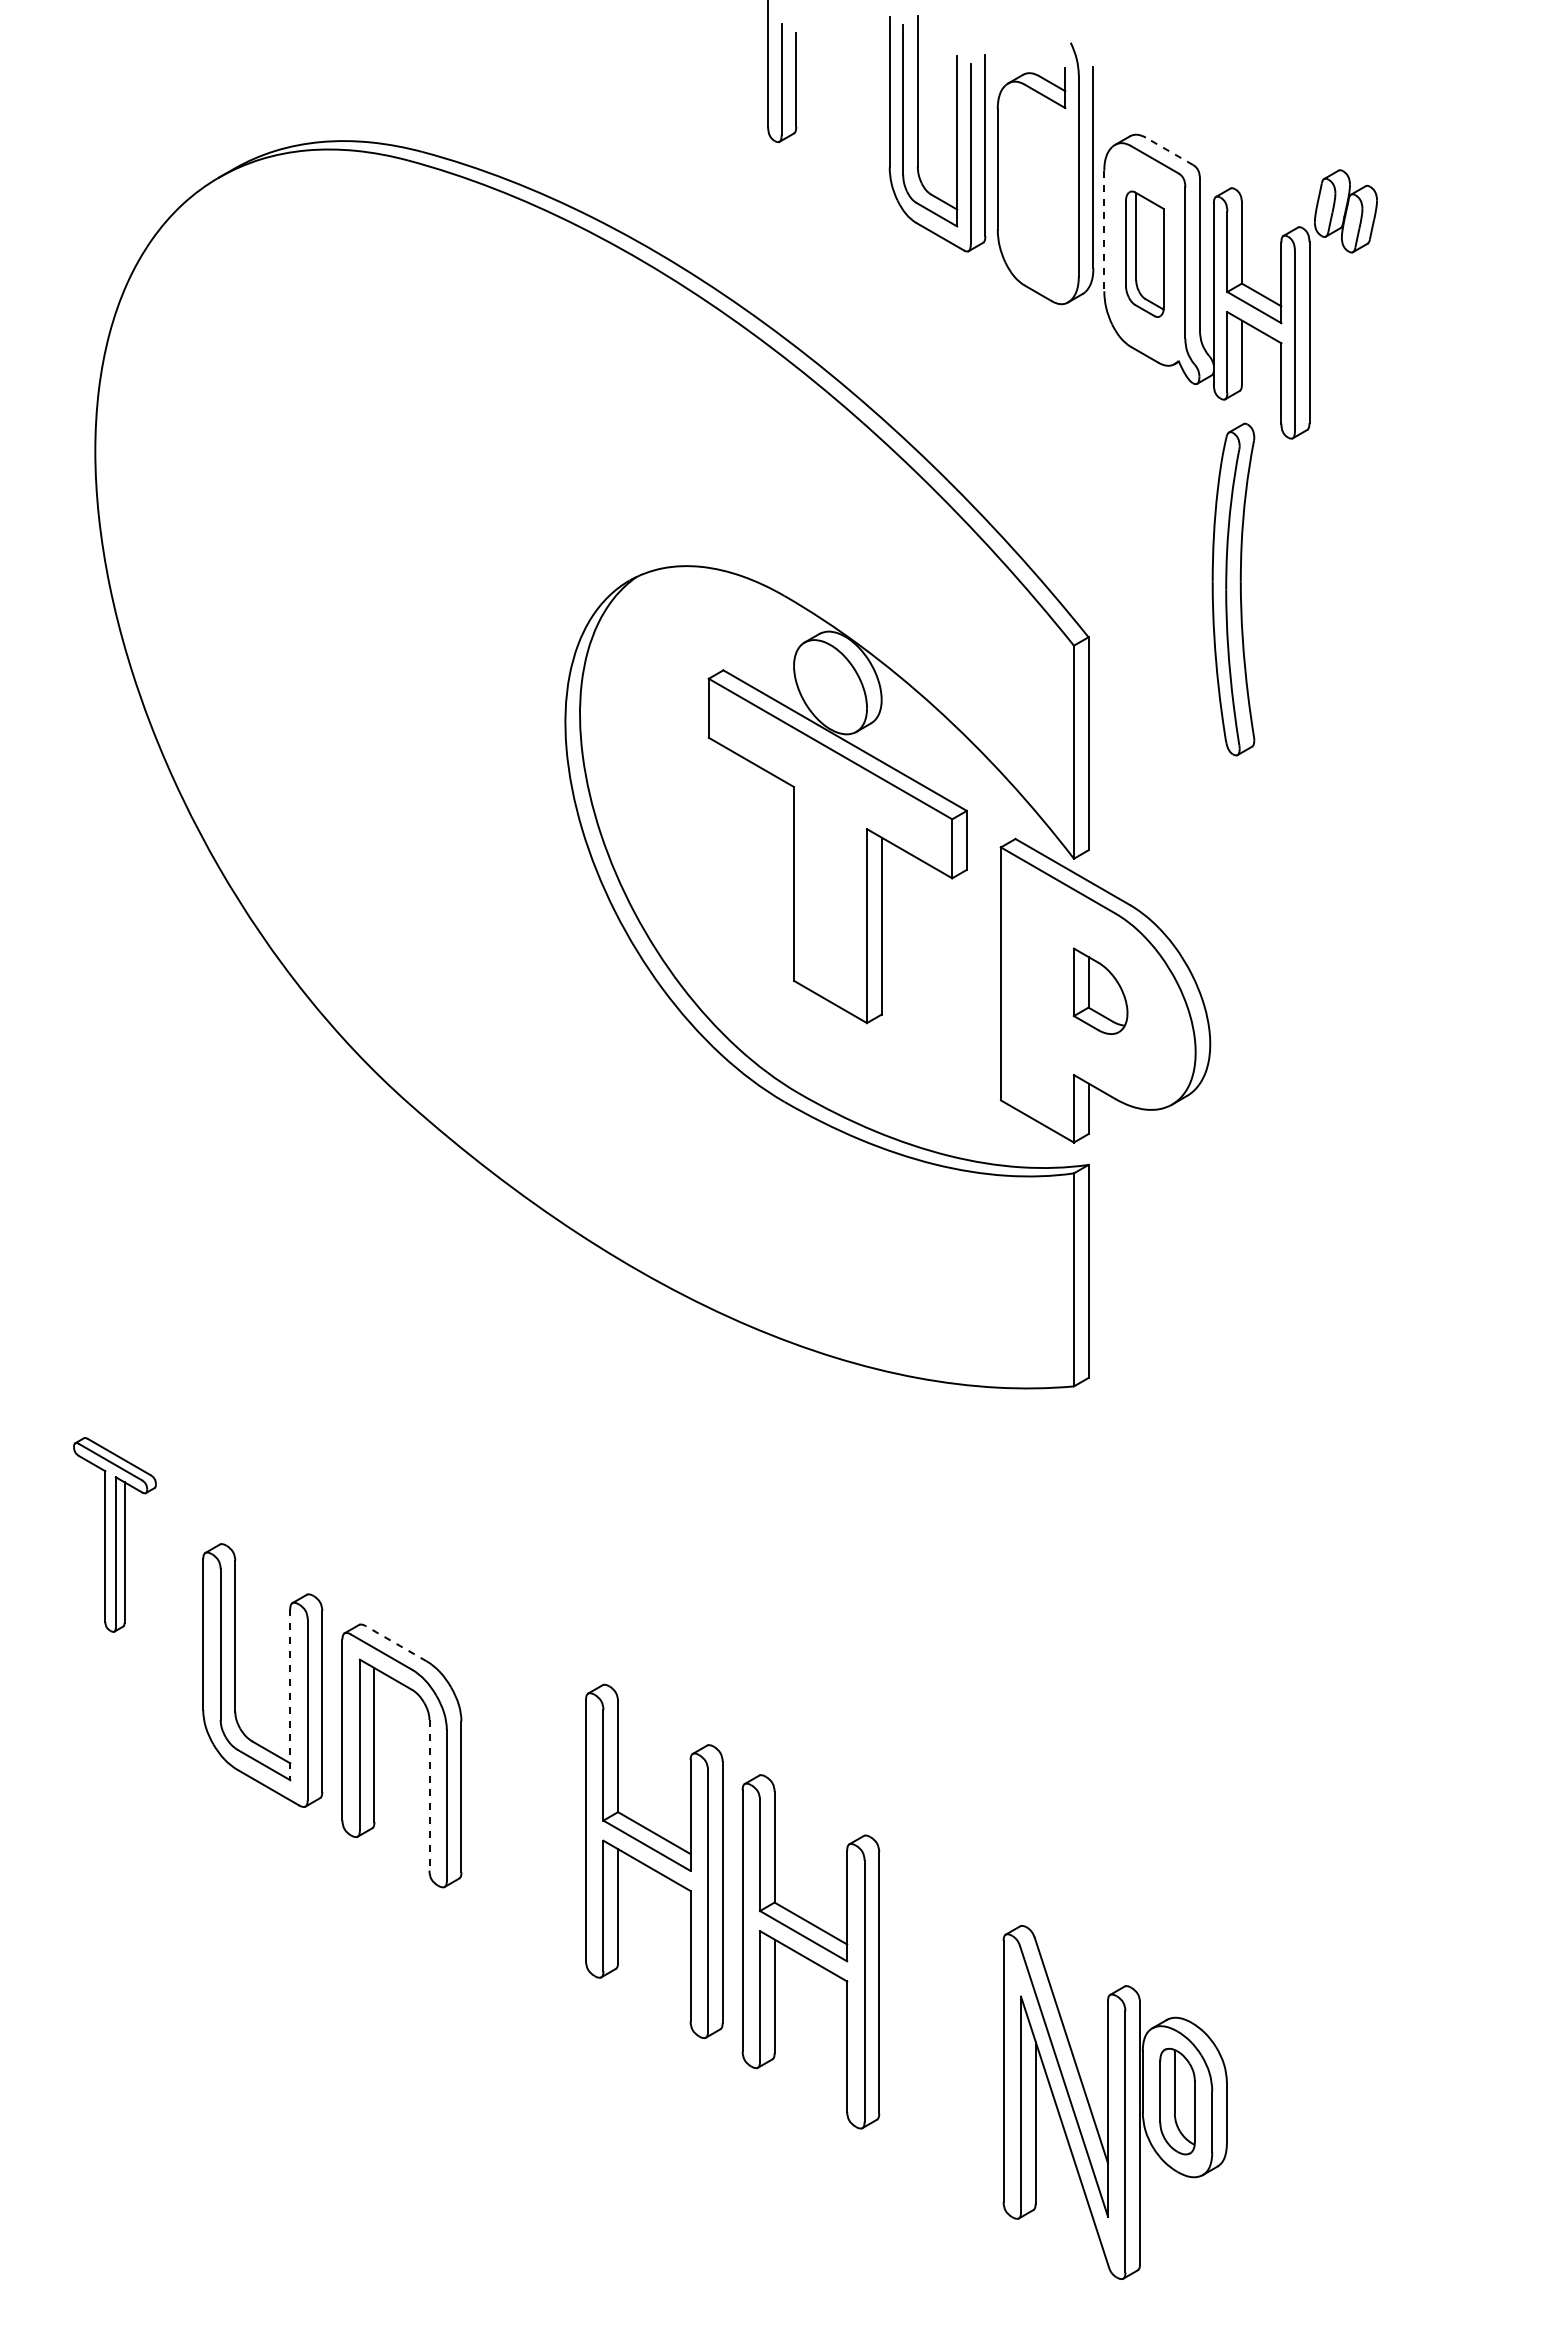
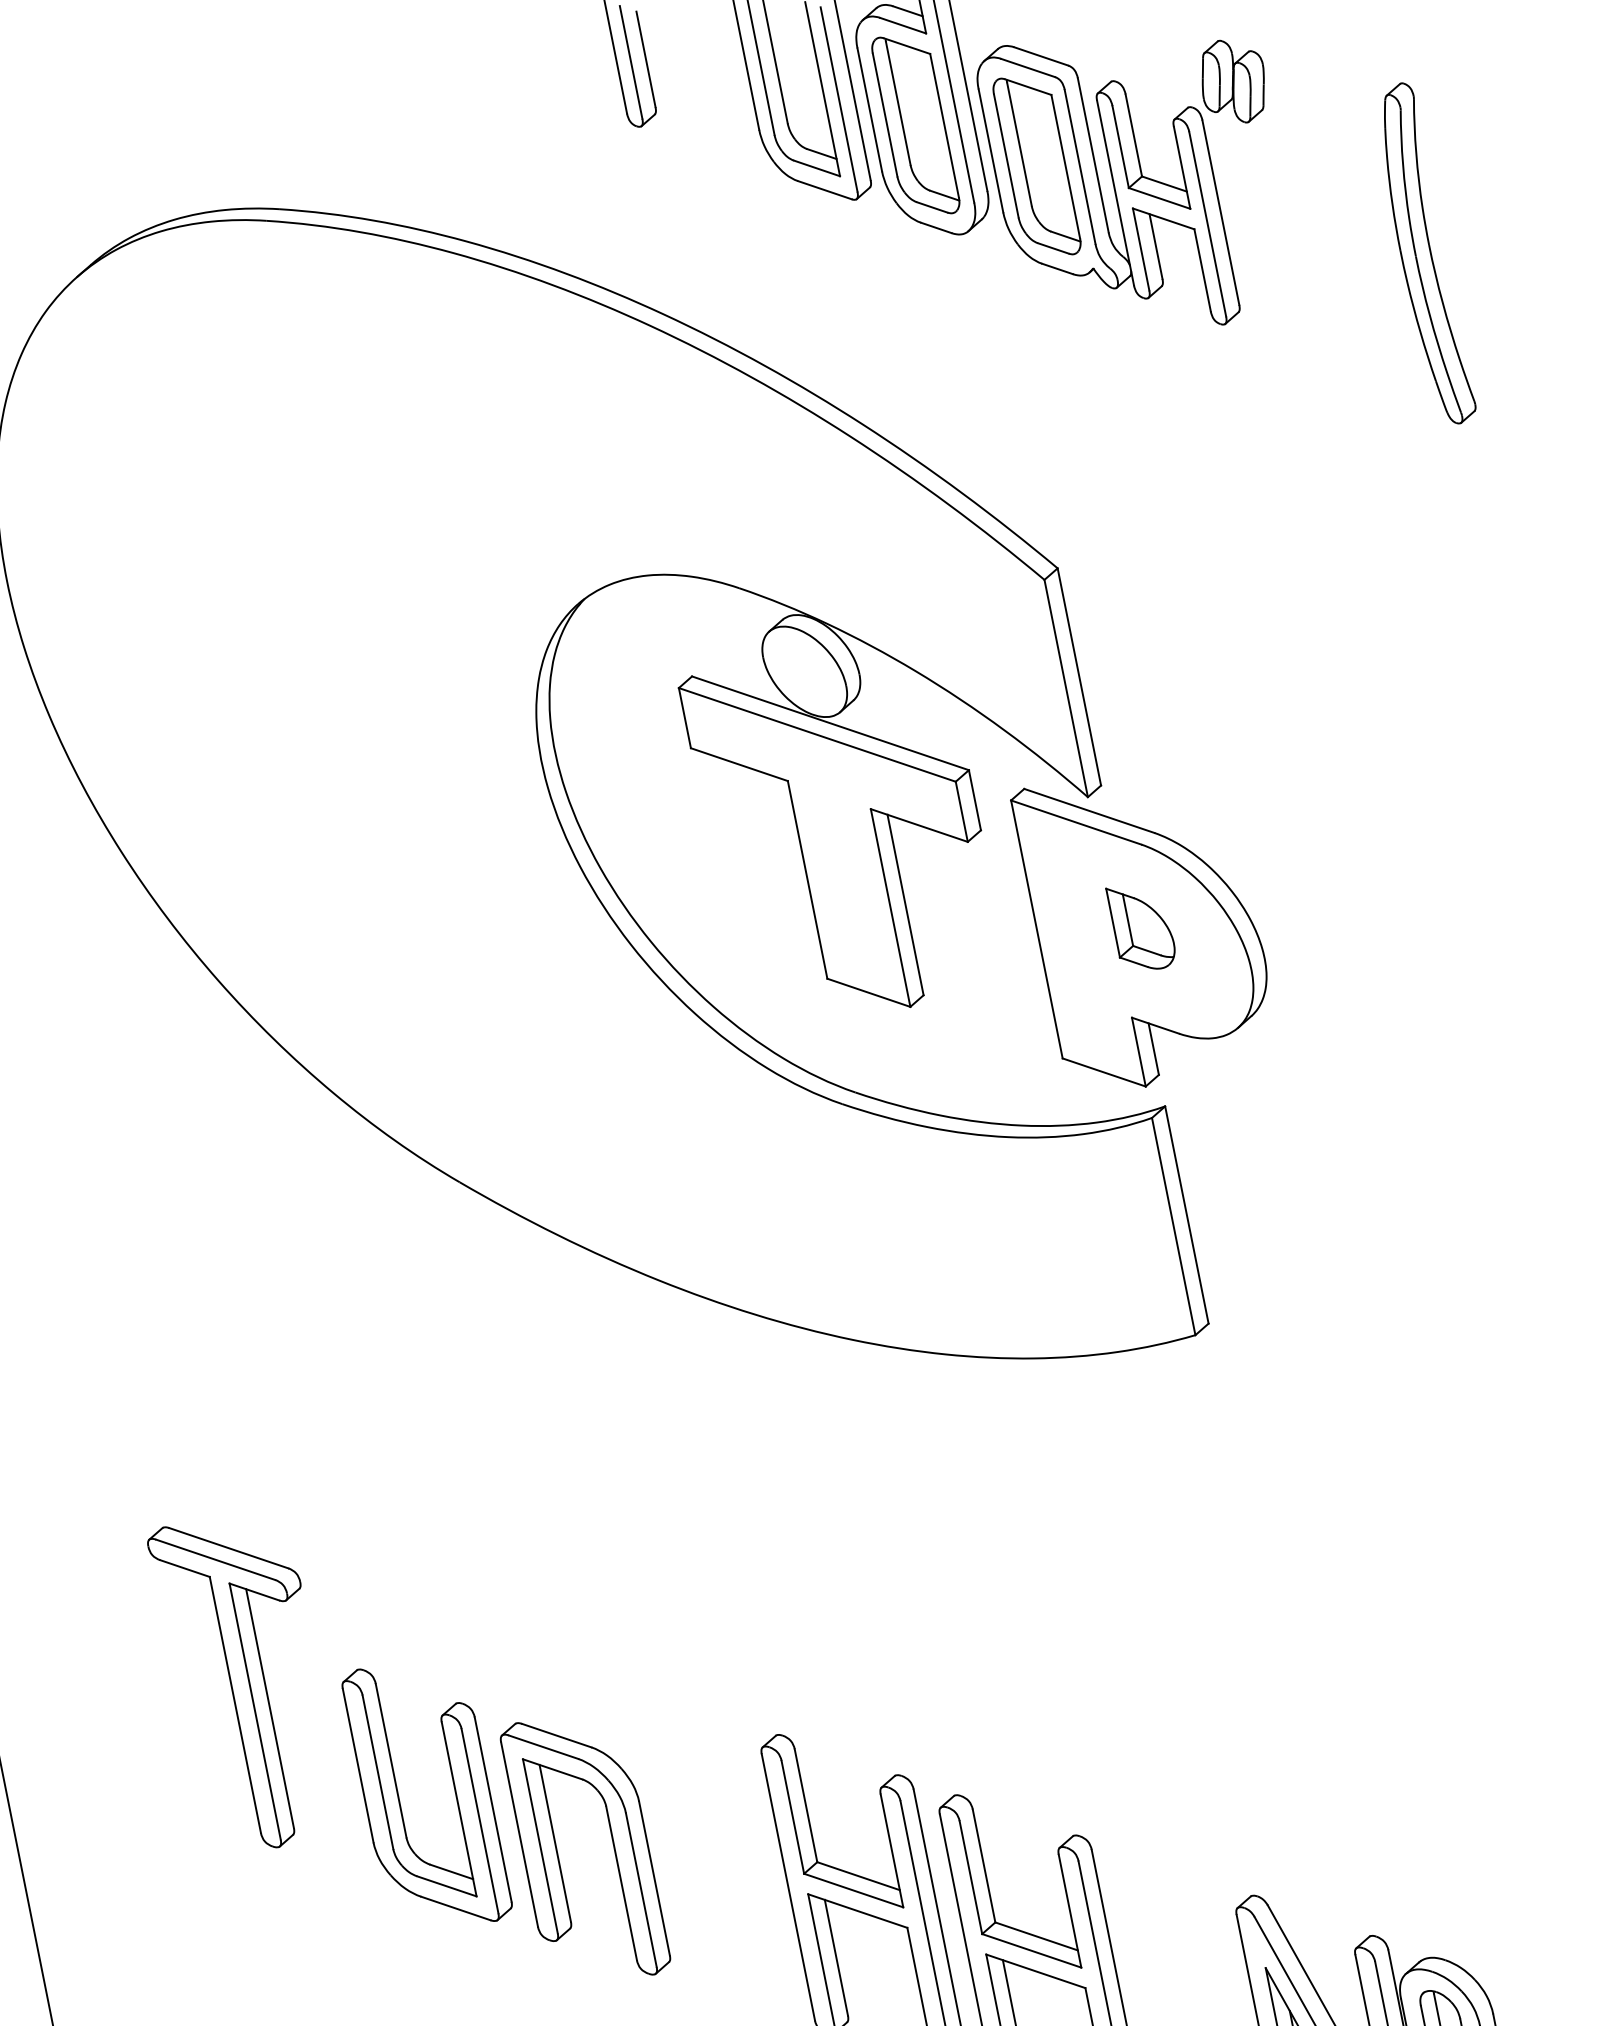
line: (1169, 151) -> (1041, 56), dashed -> solid
part: (1038, 192) -> (915, 125), added
line: (1104, 231) -> (991, 151), dashed -> solid
part: (1144, 253) -> (1036, 165), size x1.43
part: (1233, 589) -> (1423, 254), moved
part: (114, 1534) -> (247, 1681), size x1.67
line: (395, 1643) -> (556, 1735), dashed -> solid
line: (290, 1695) -> (459, 1809), dashed -> solid
line: (429, 1795) -> (621, 1883), dashed -> solid

